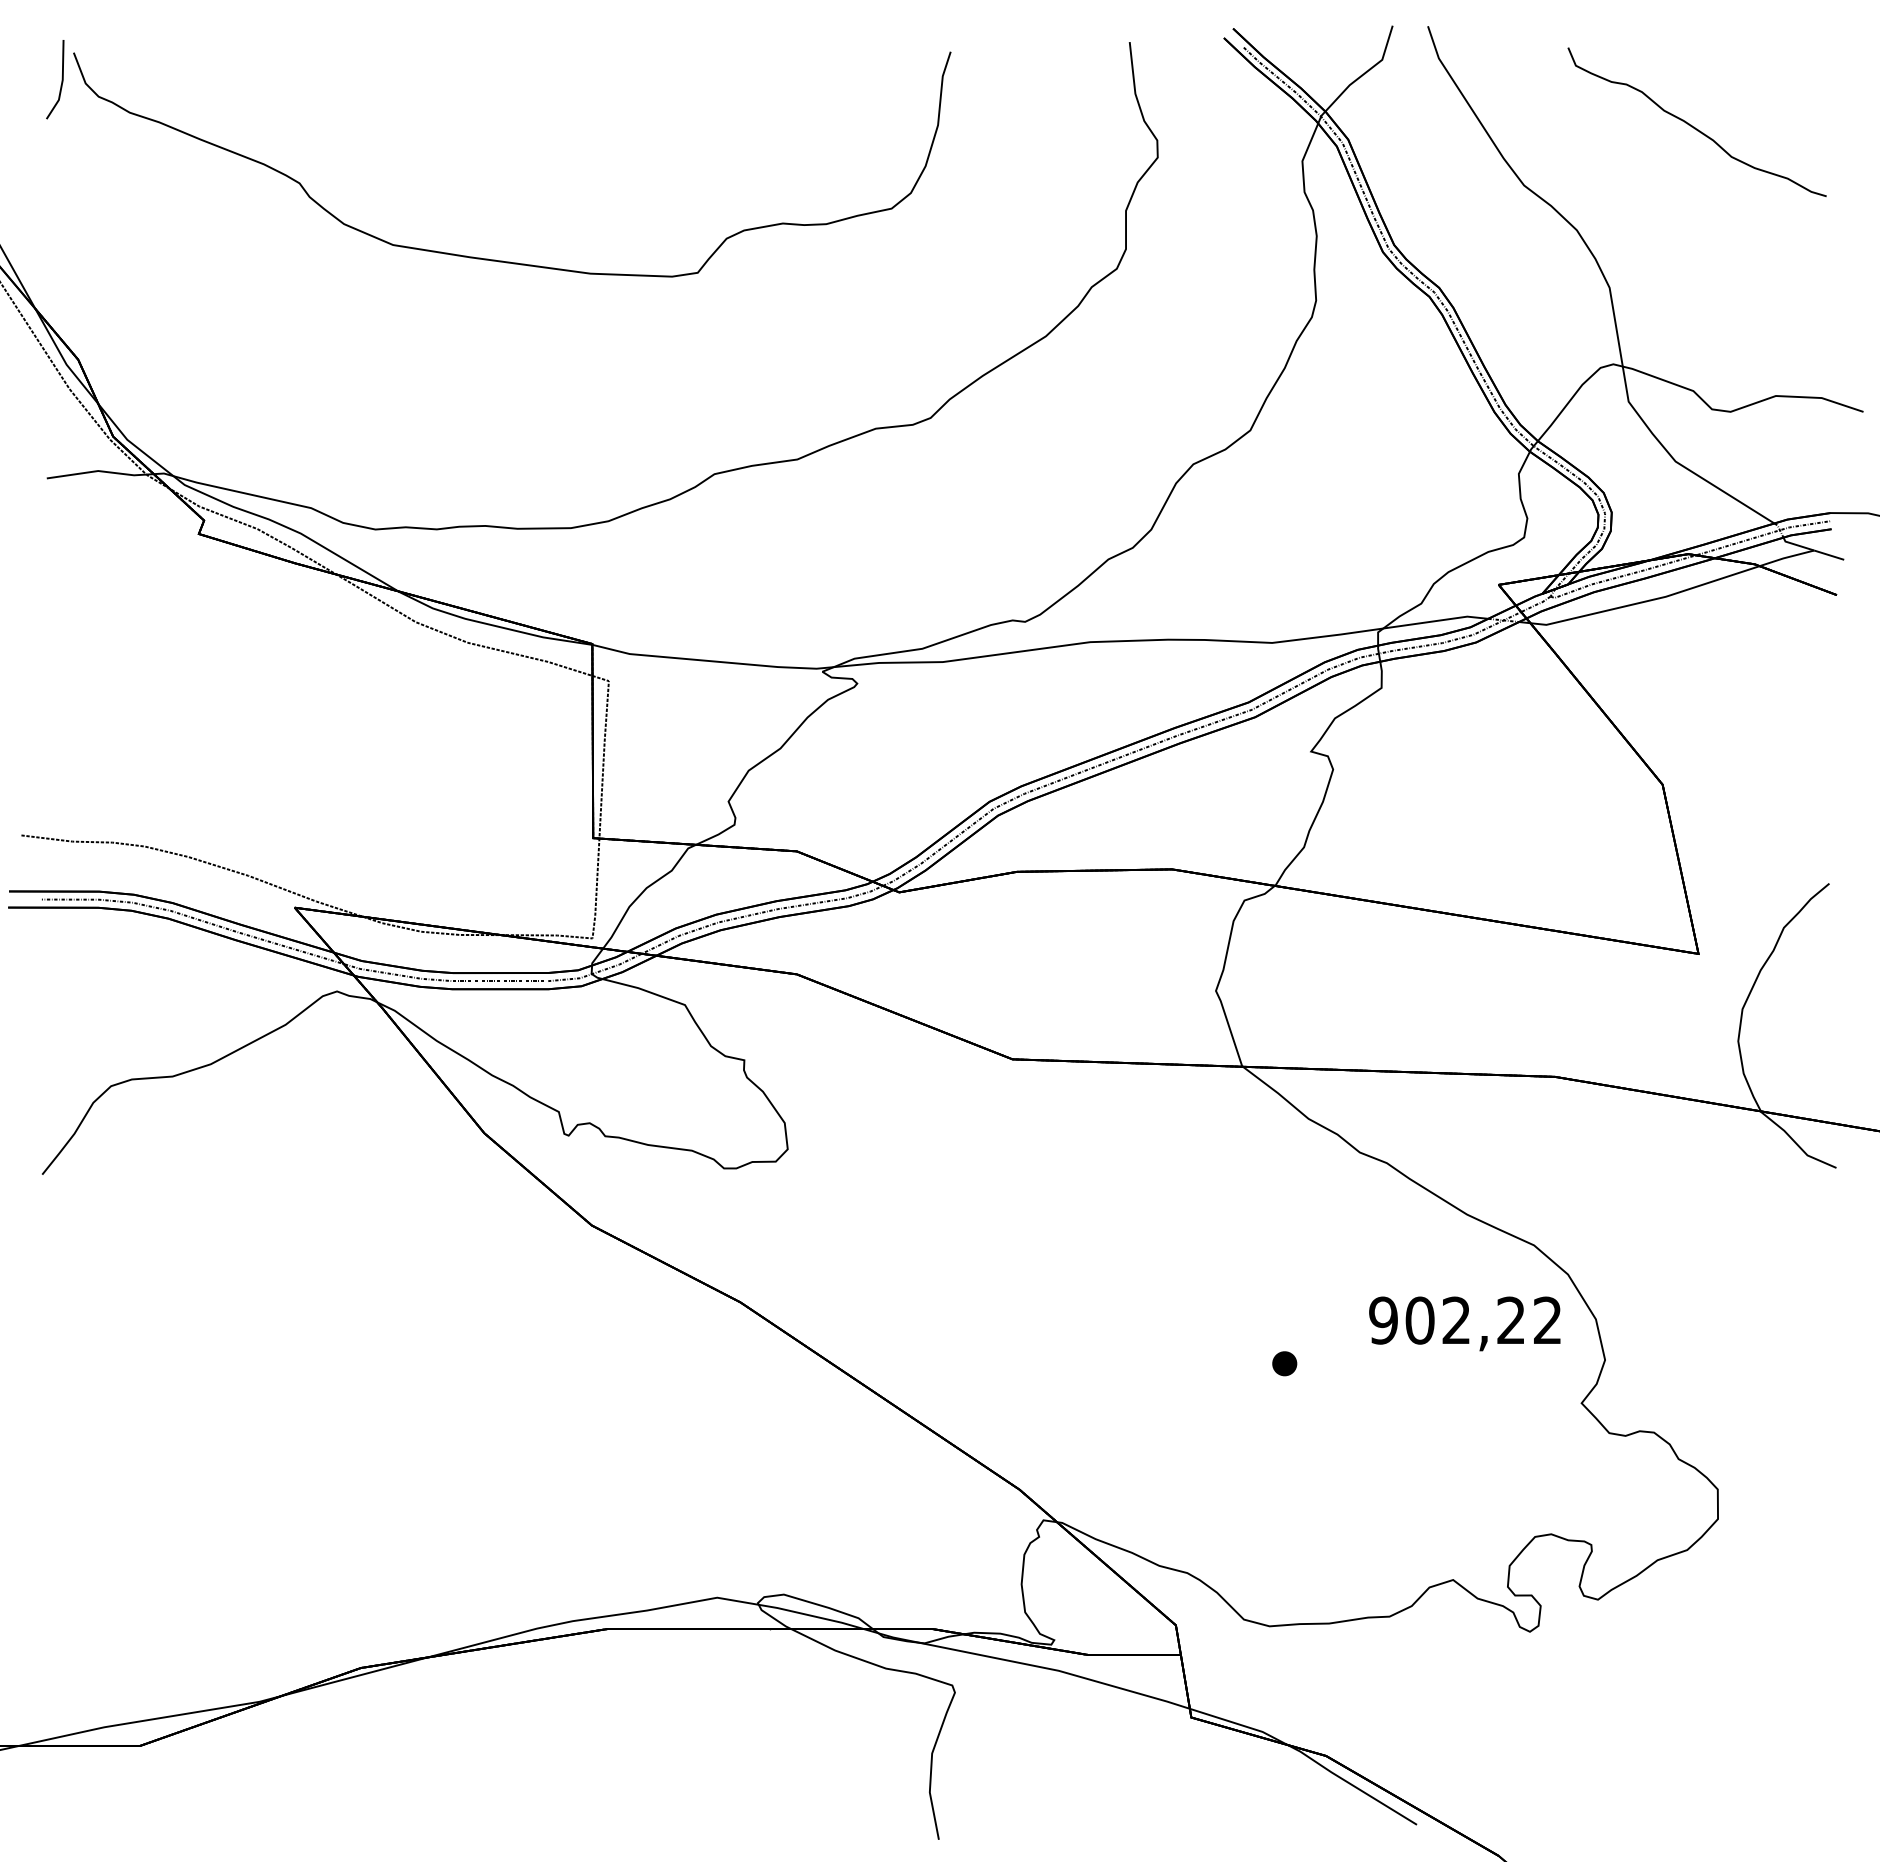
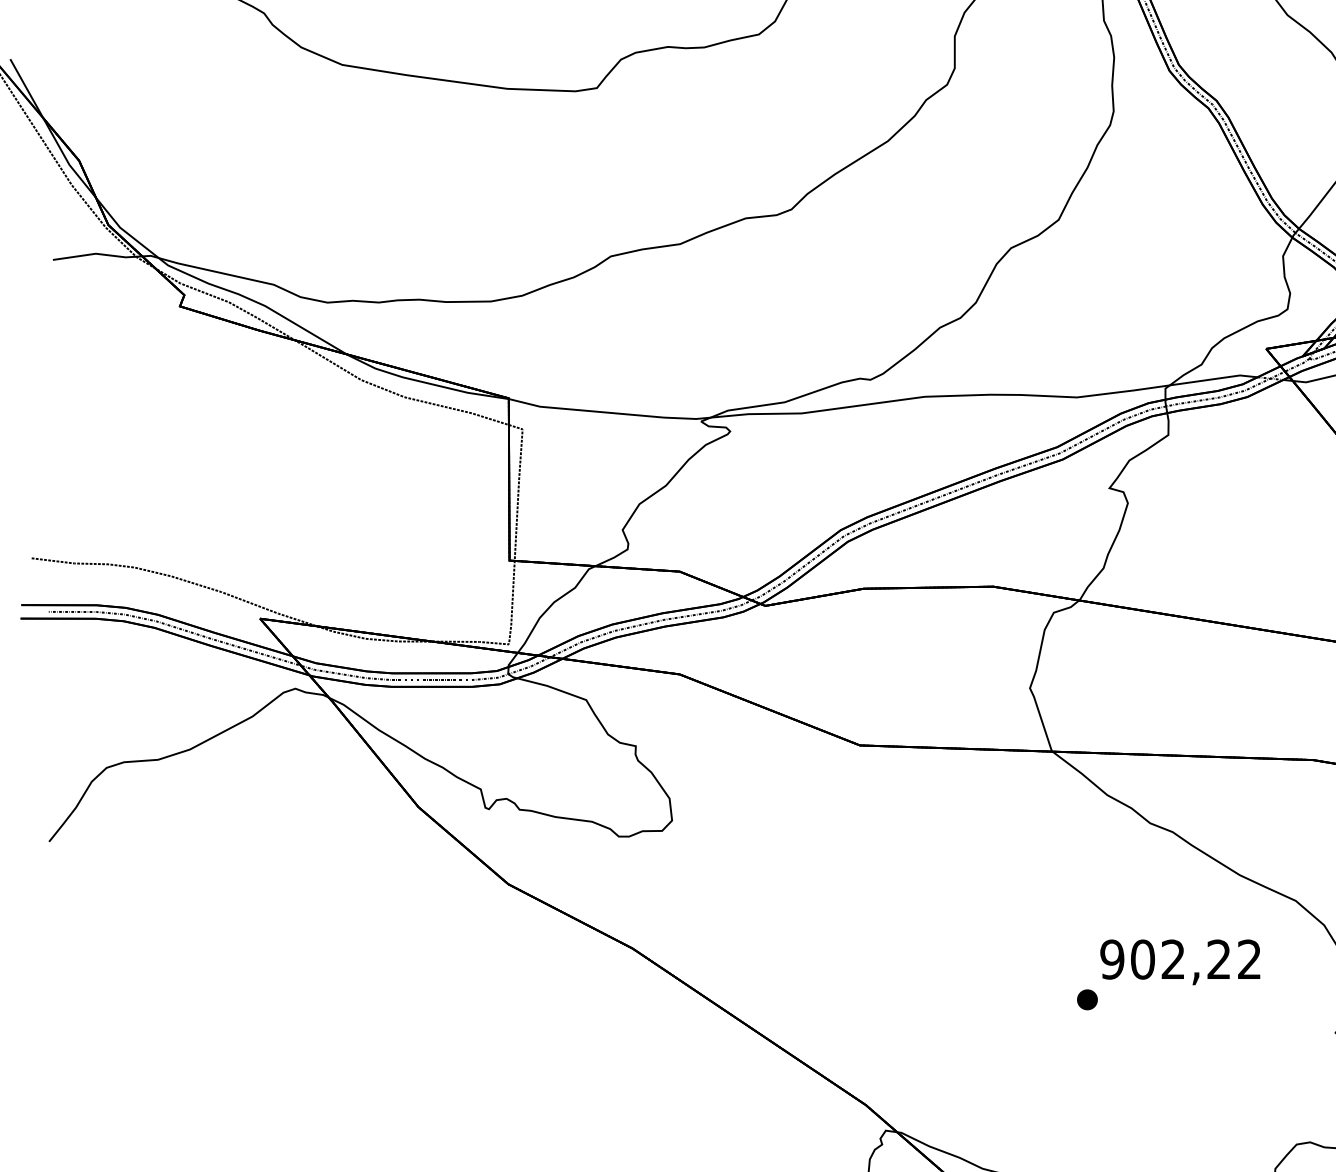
text: (1464, 1323) -> (1180, 962), moved

